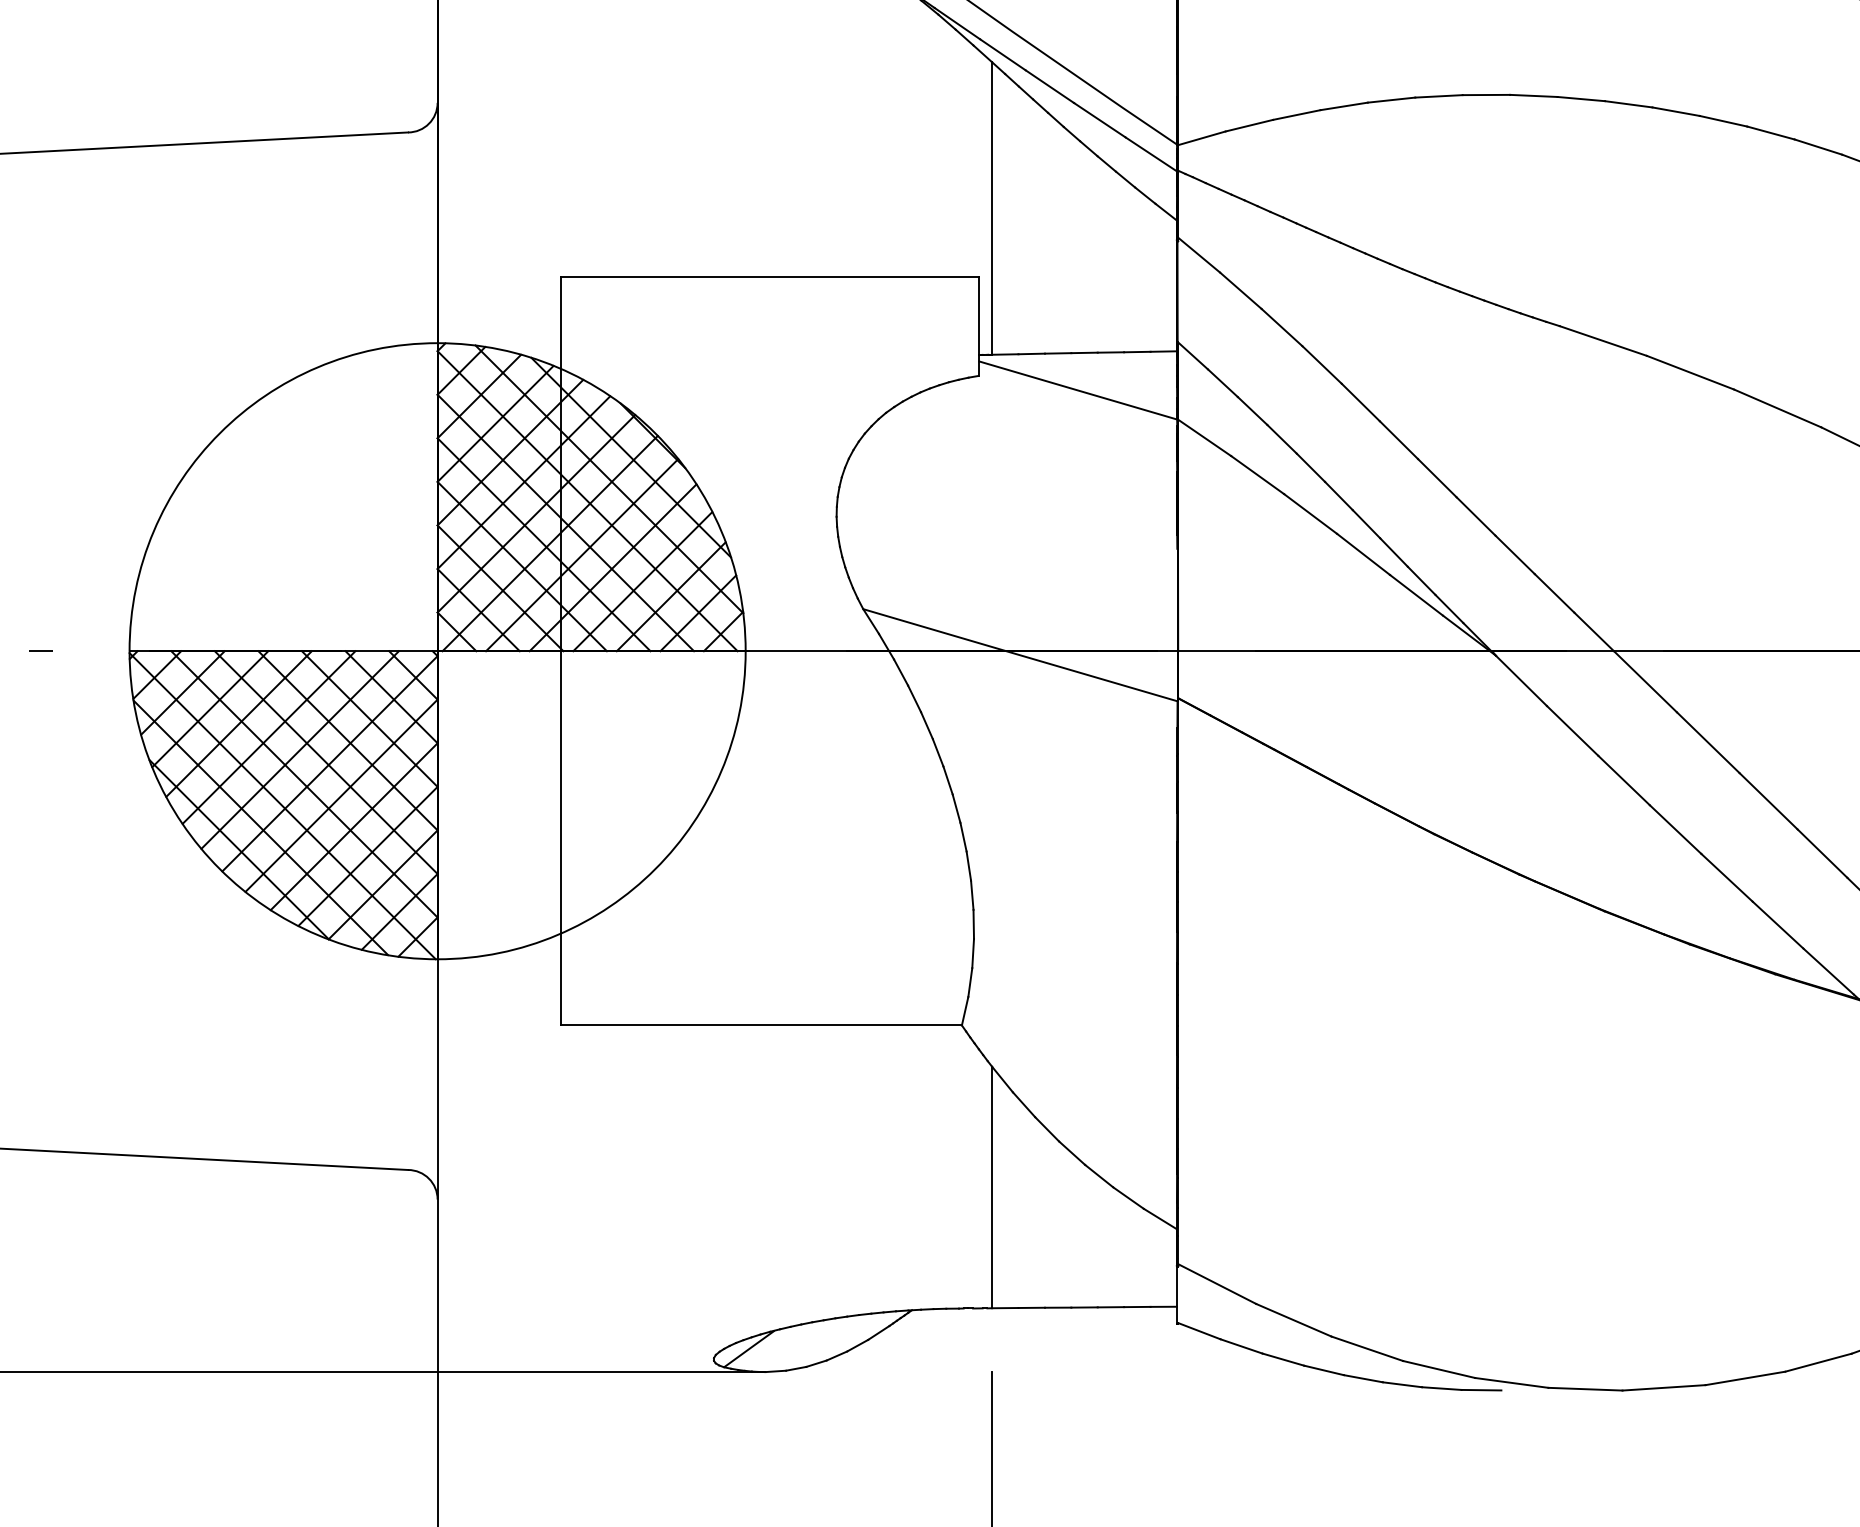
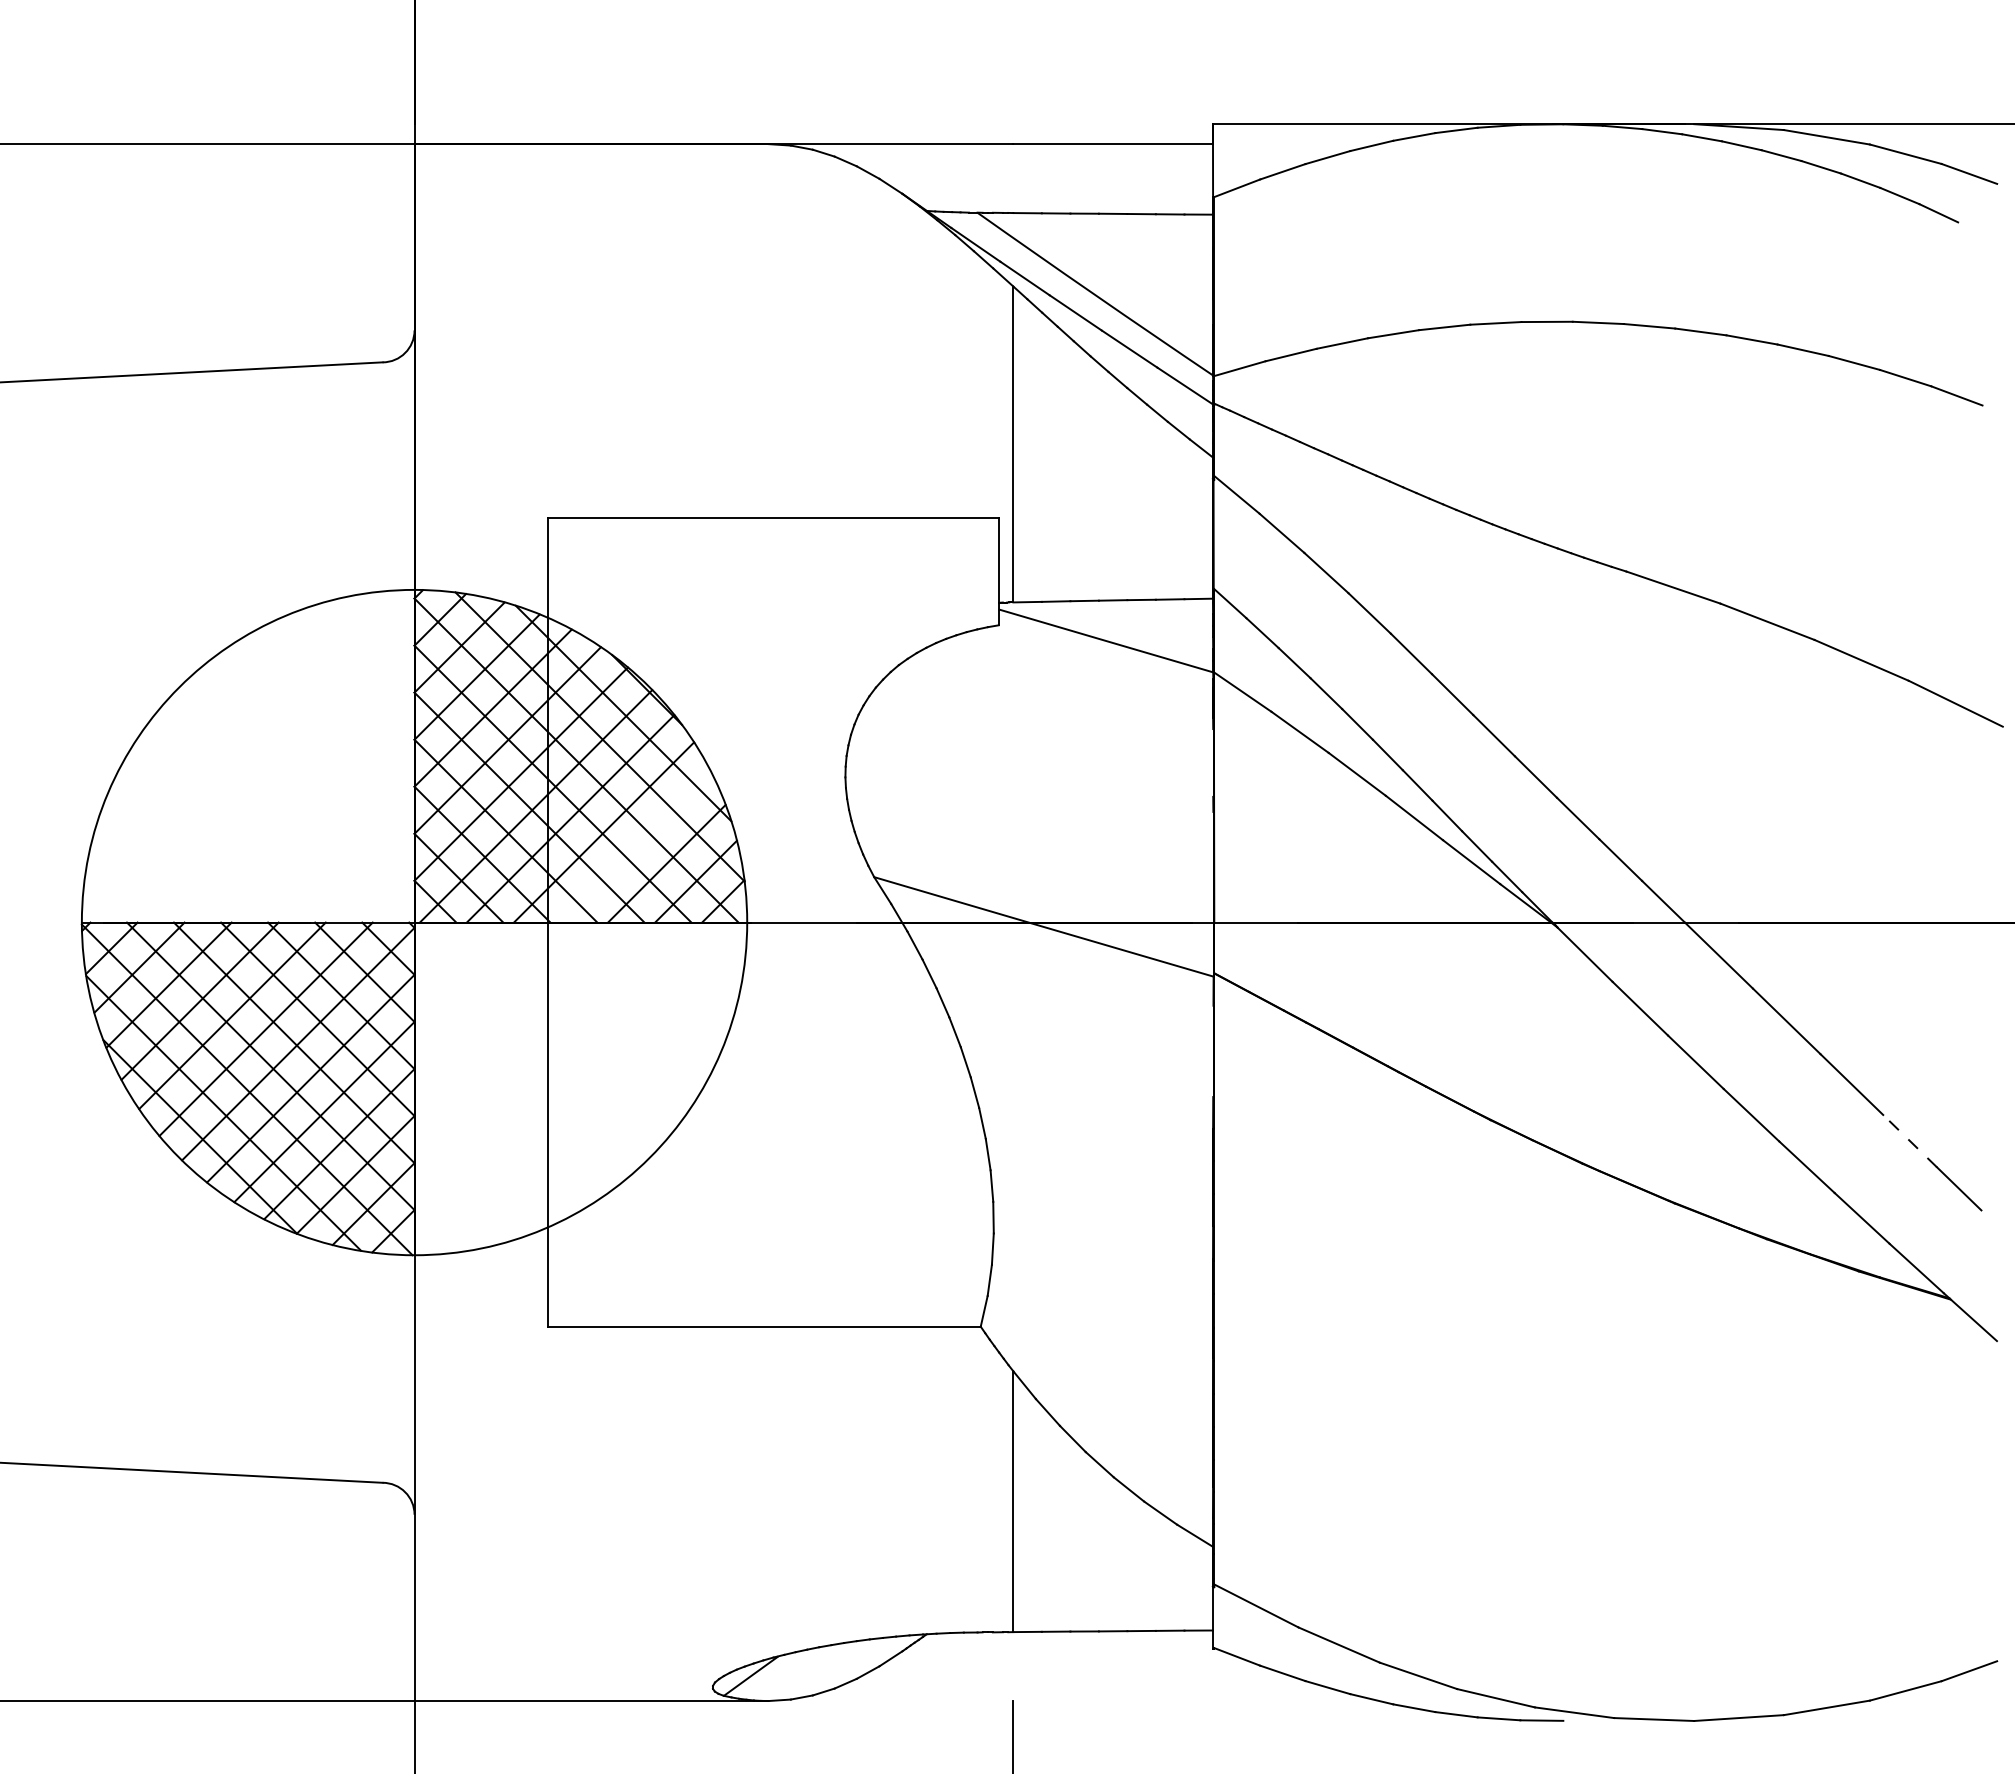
line: (643, 581) -> (636, 847), removed
line: (1821, 853) -> (1909, 1140), solid -> dashed

